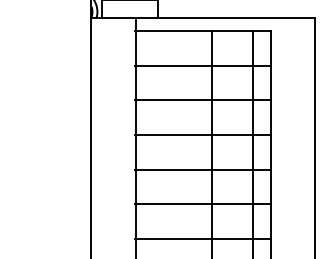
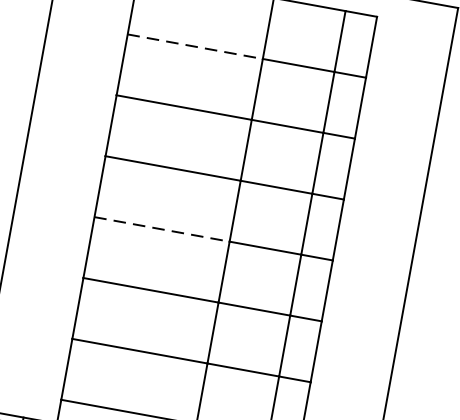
line: (174, 65) -> (196, 46), solid -> dashed
line: (174, 169) -> (163, 229), solid -> dashed

